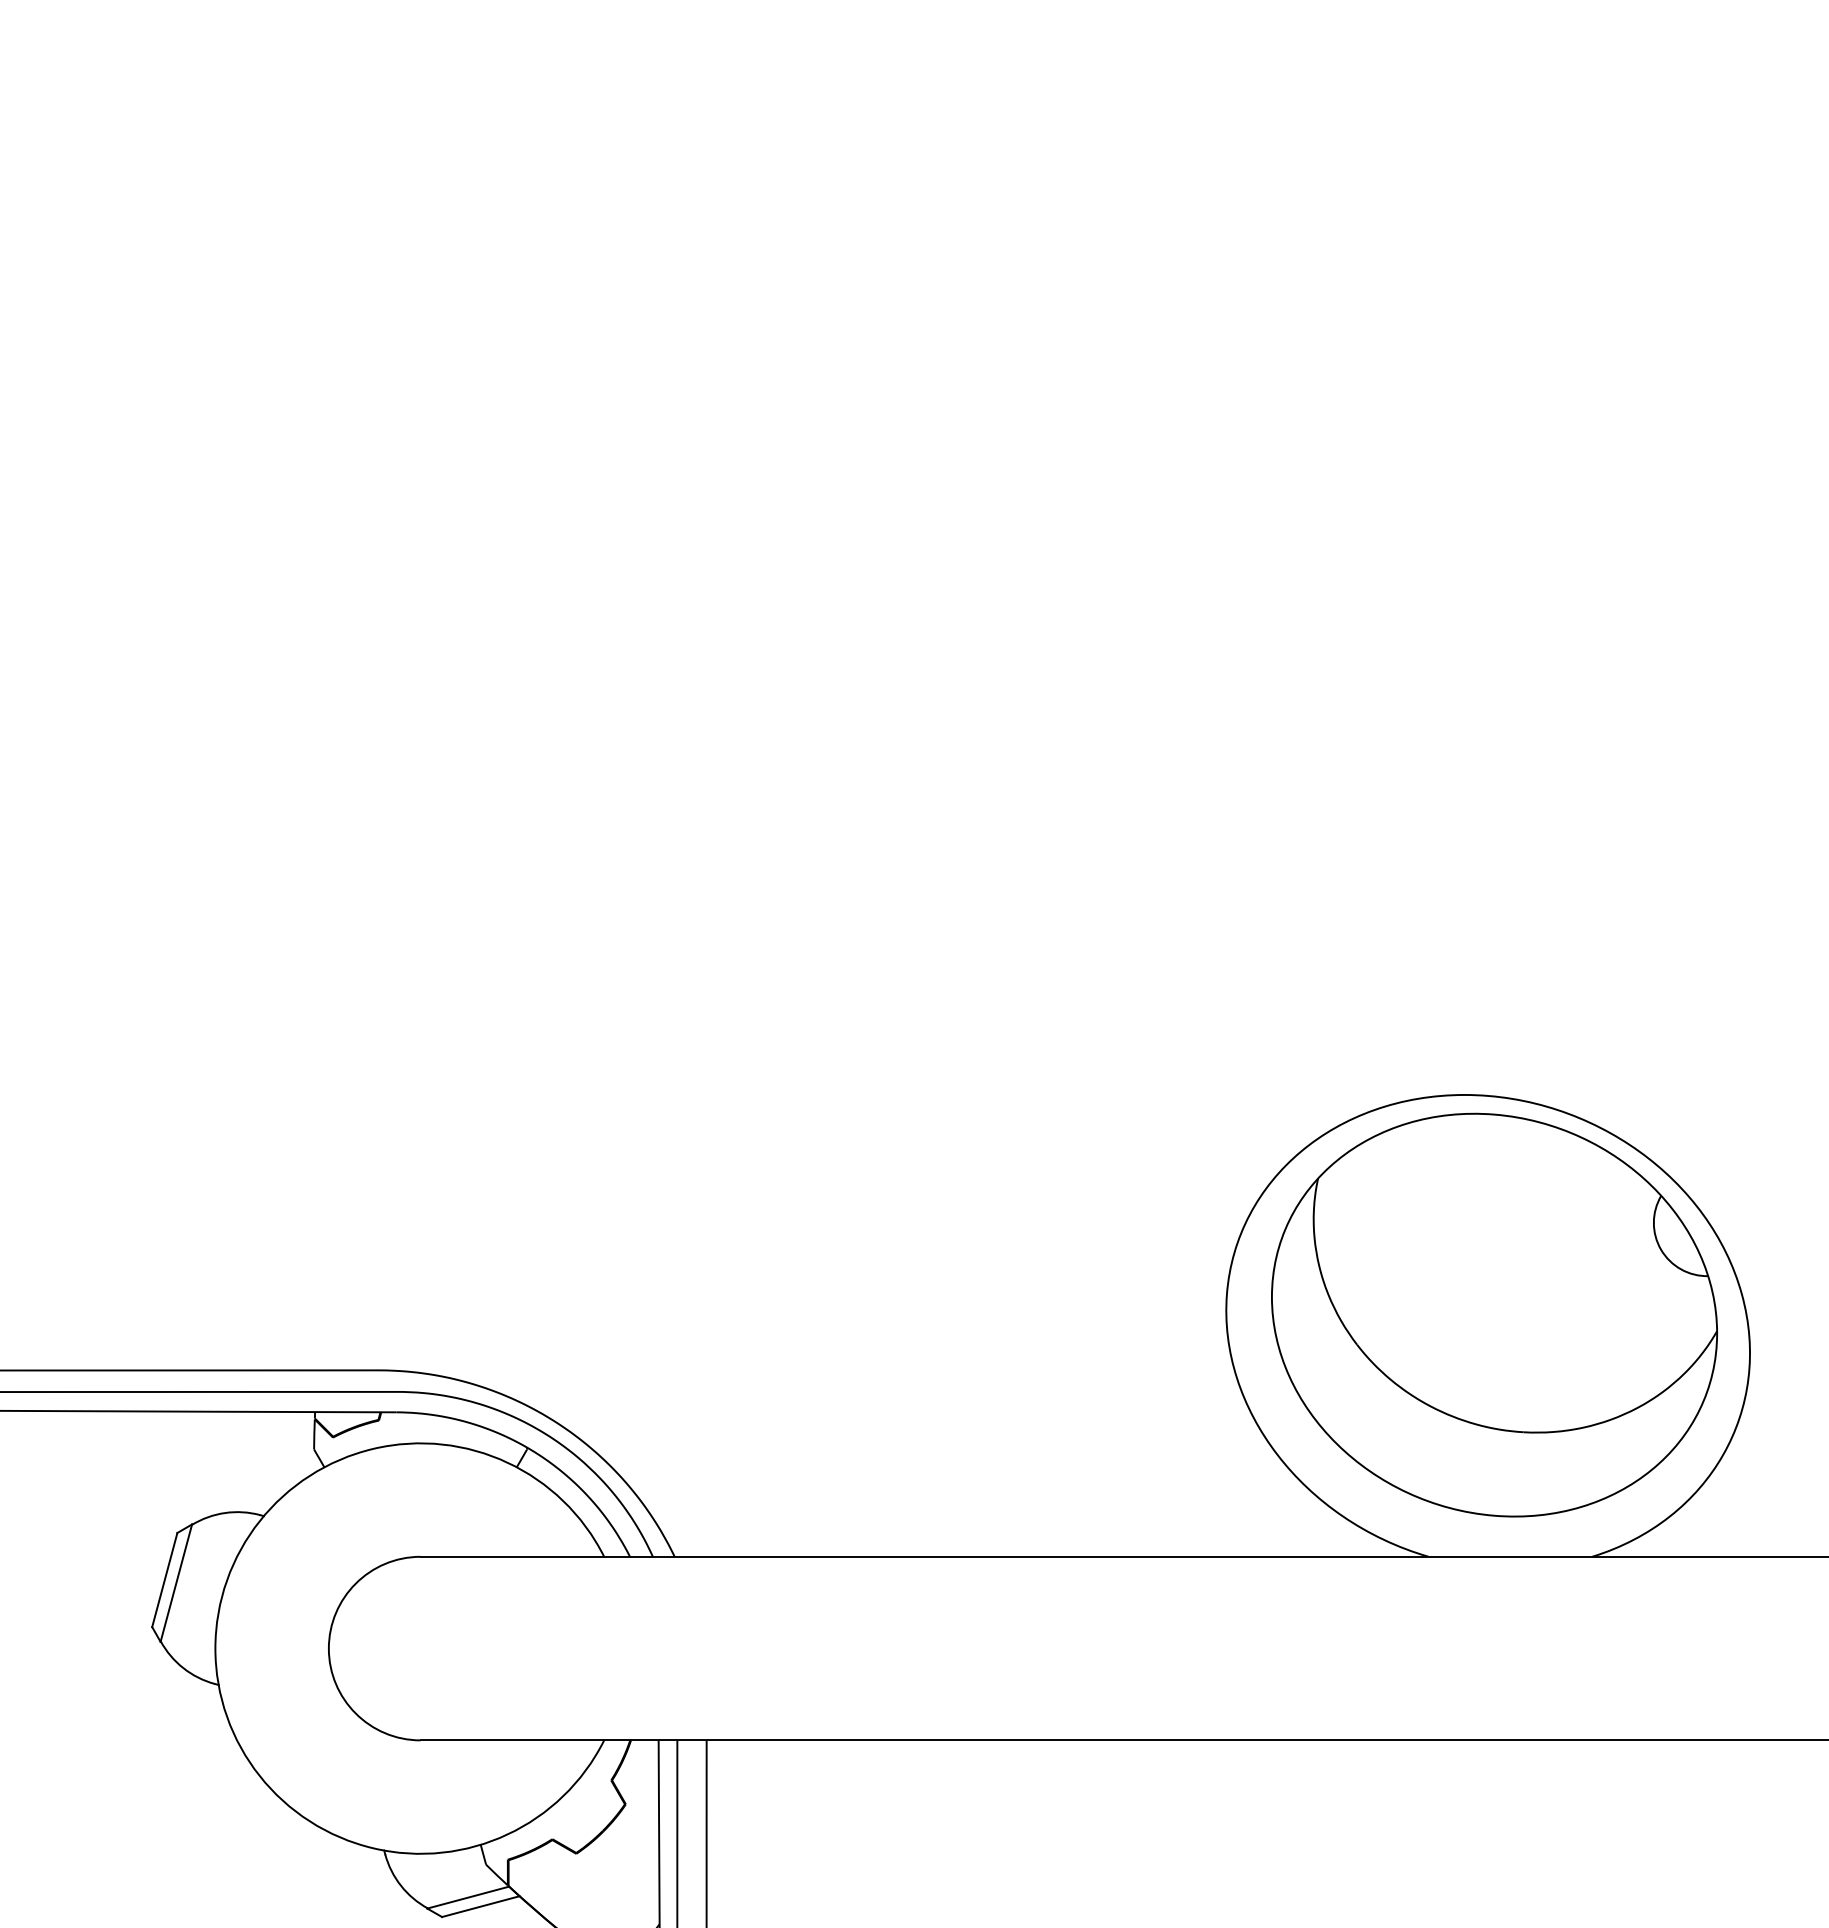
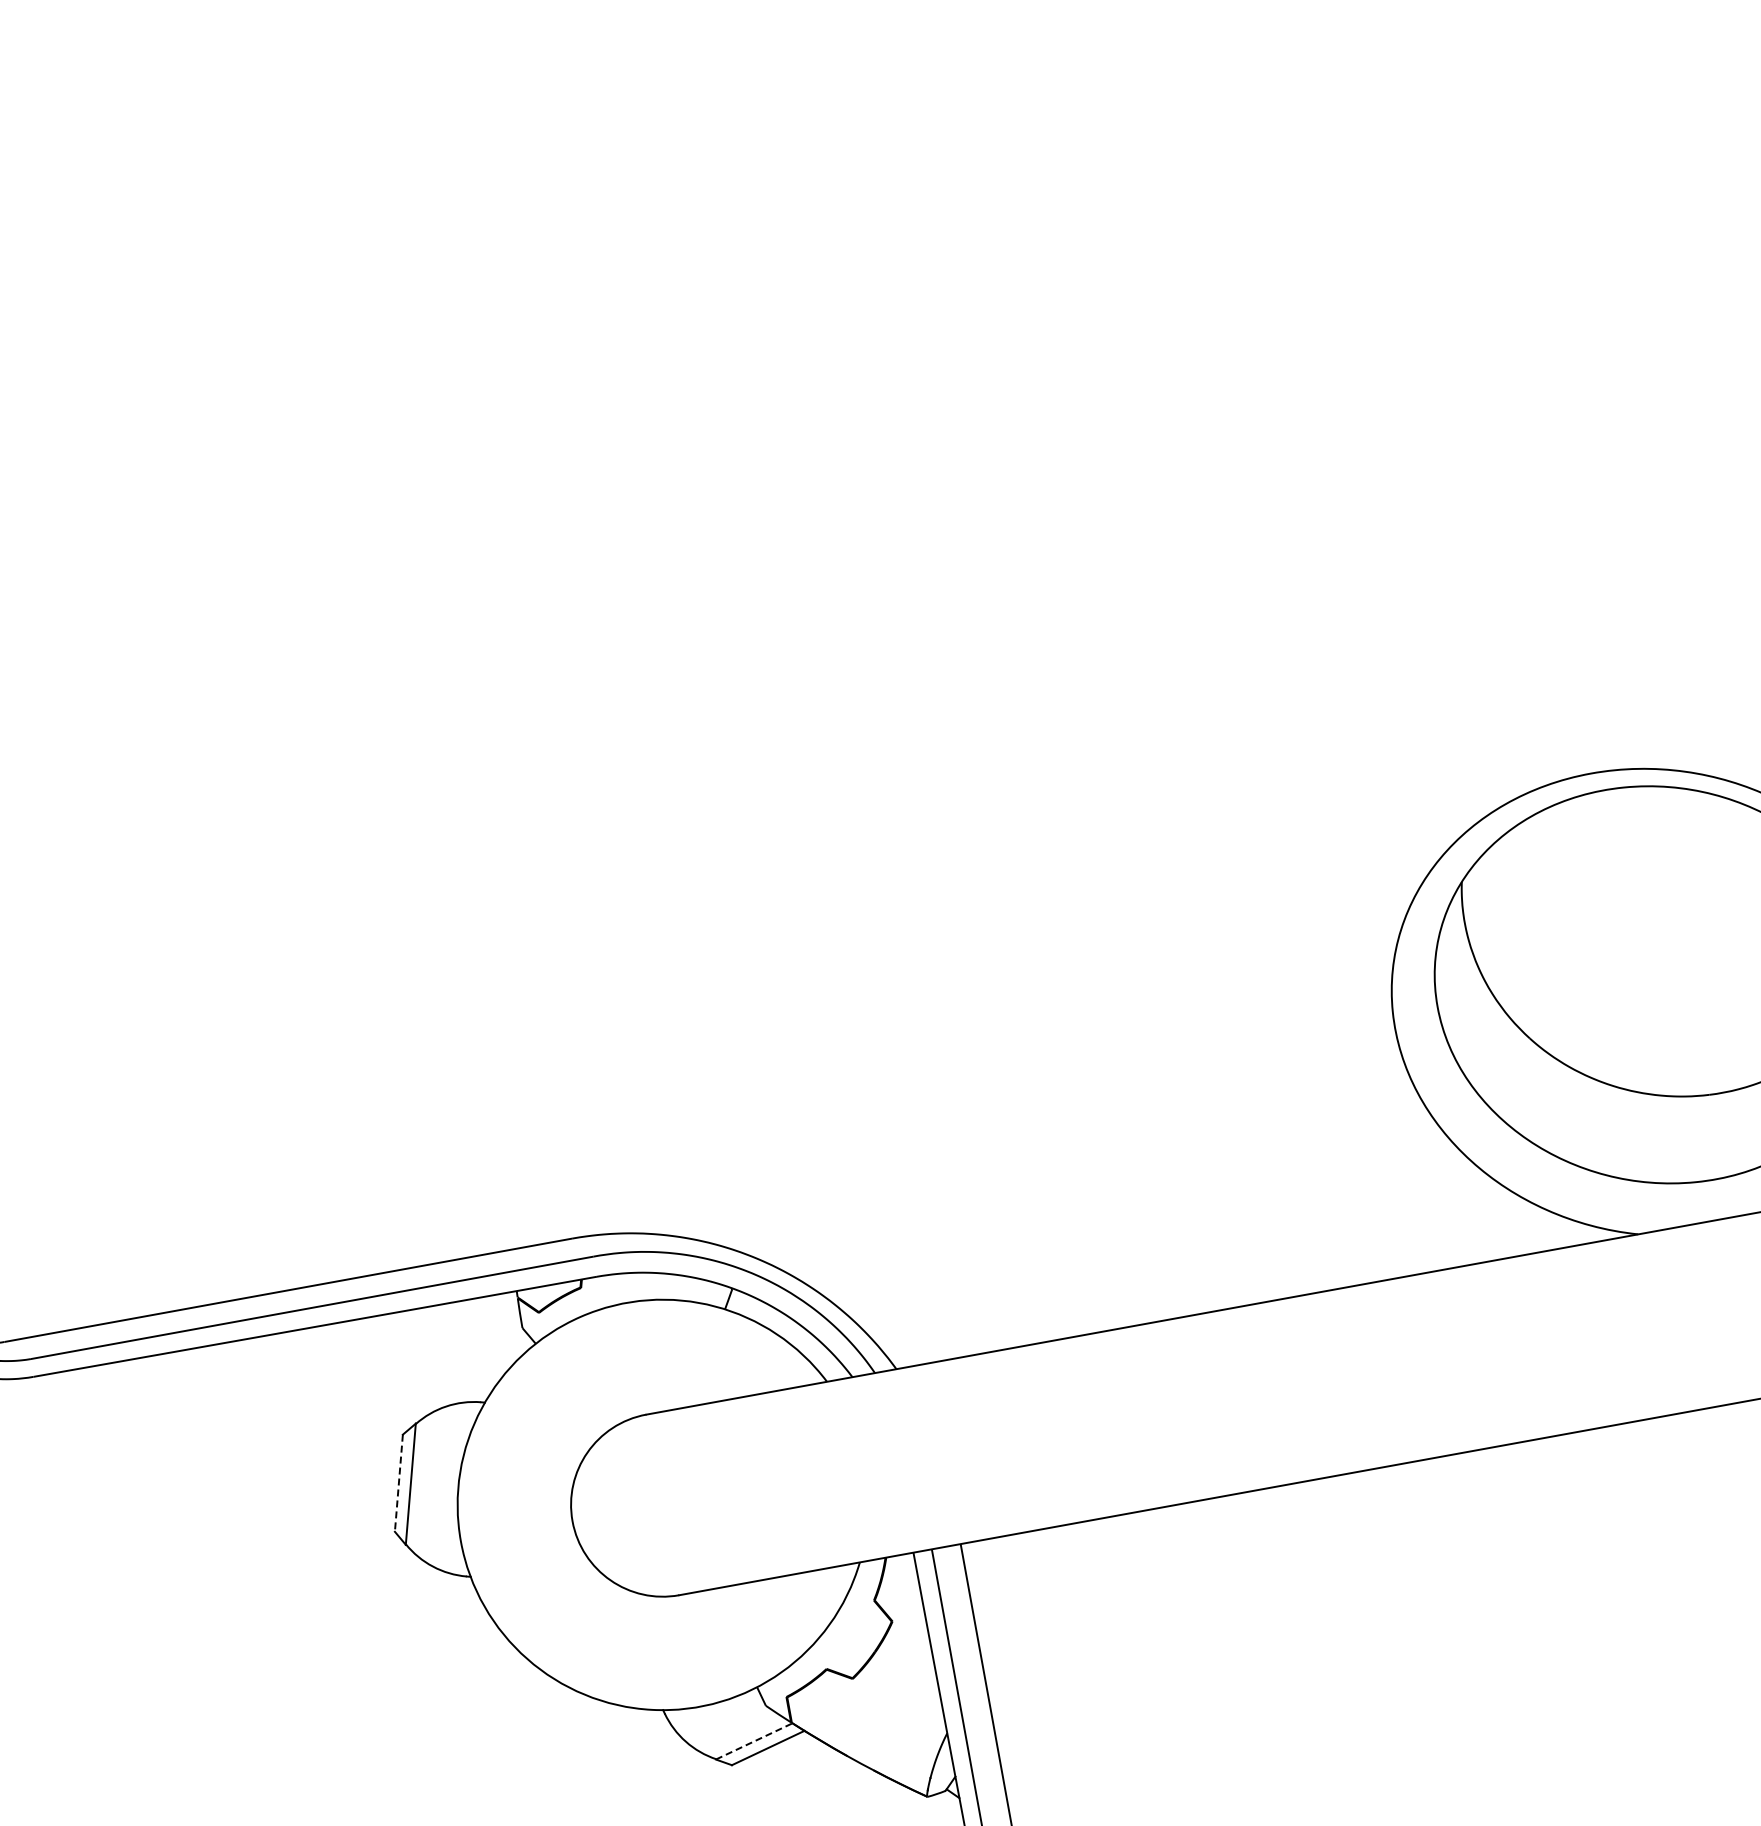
line: (164, 1580) -> (398, 1483), solid -> dashed
line: (468, 1897) -> (754, 1741), solid -> dashed

